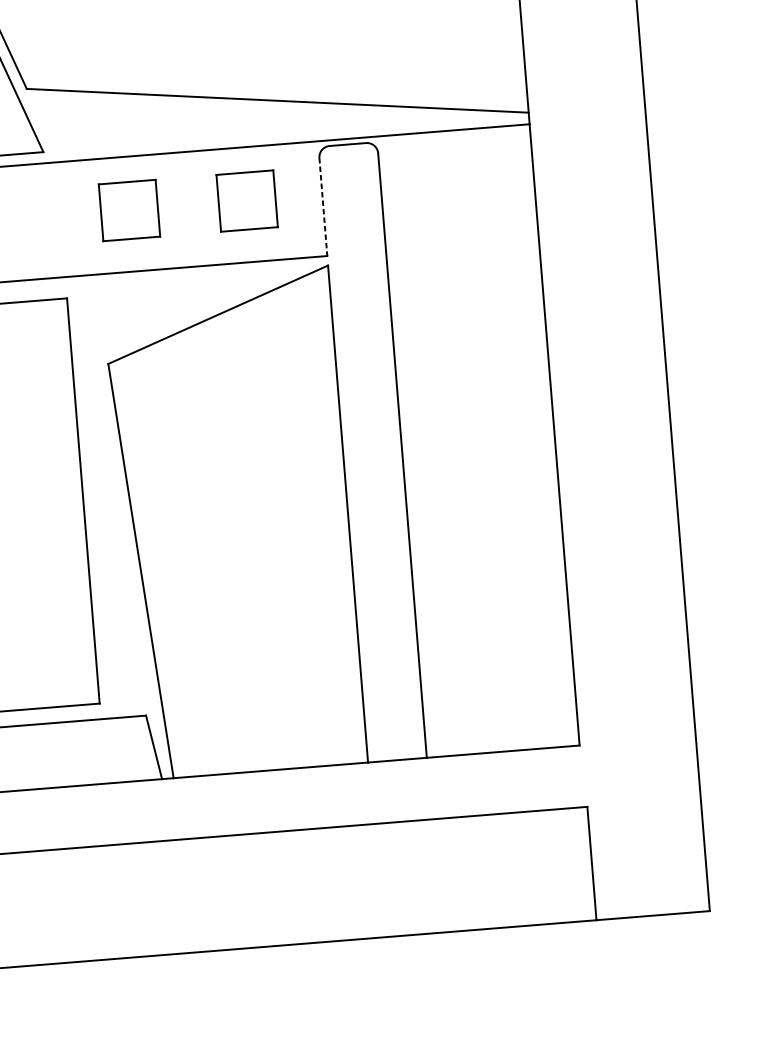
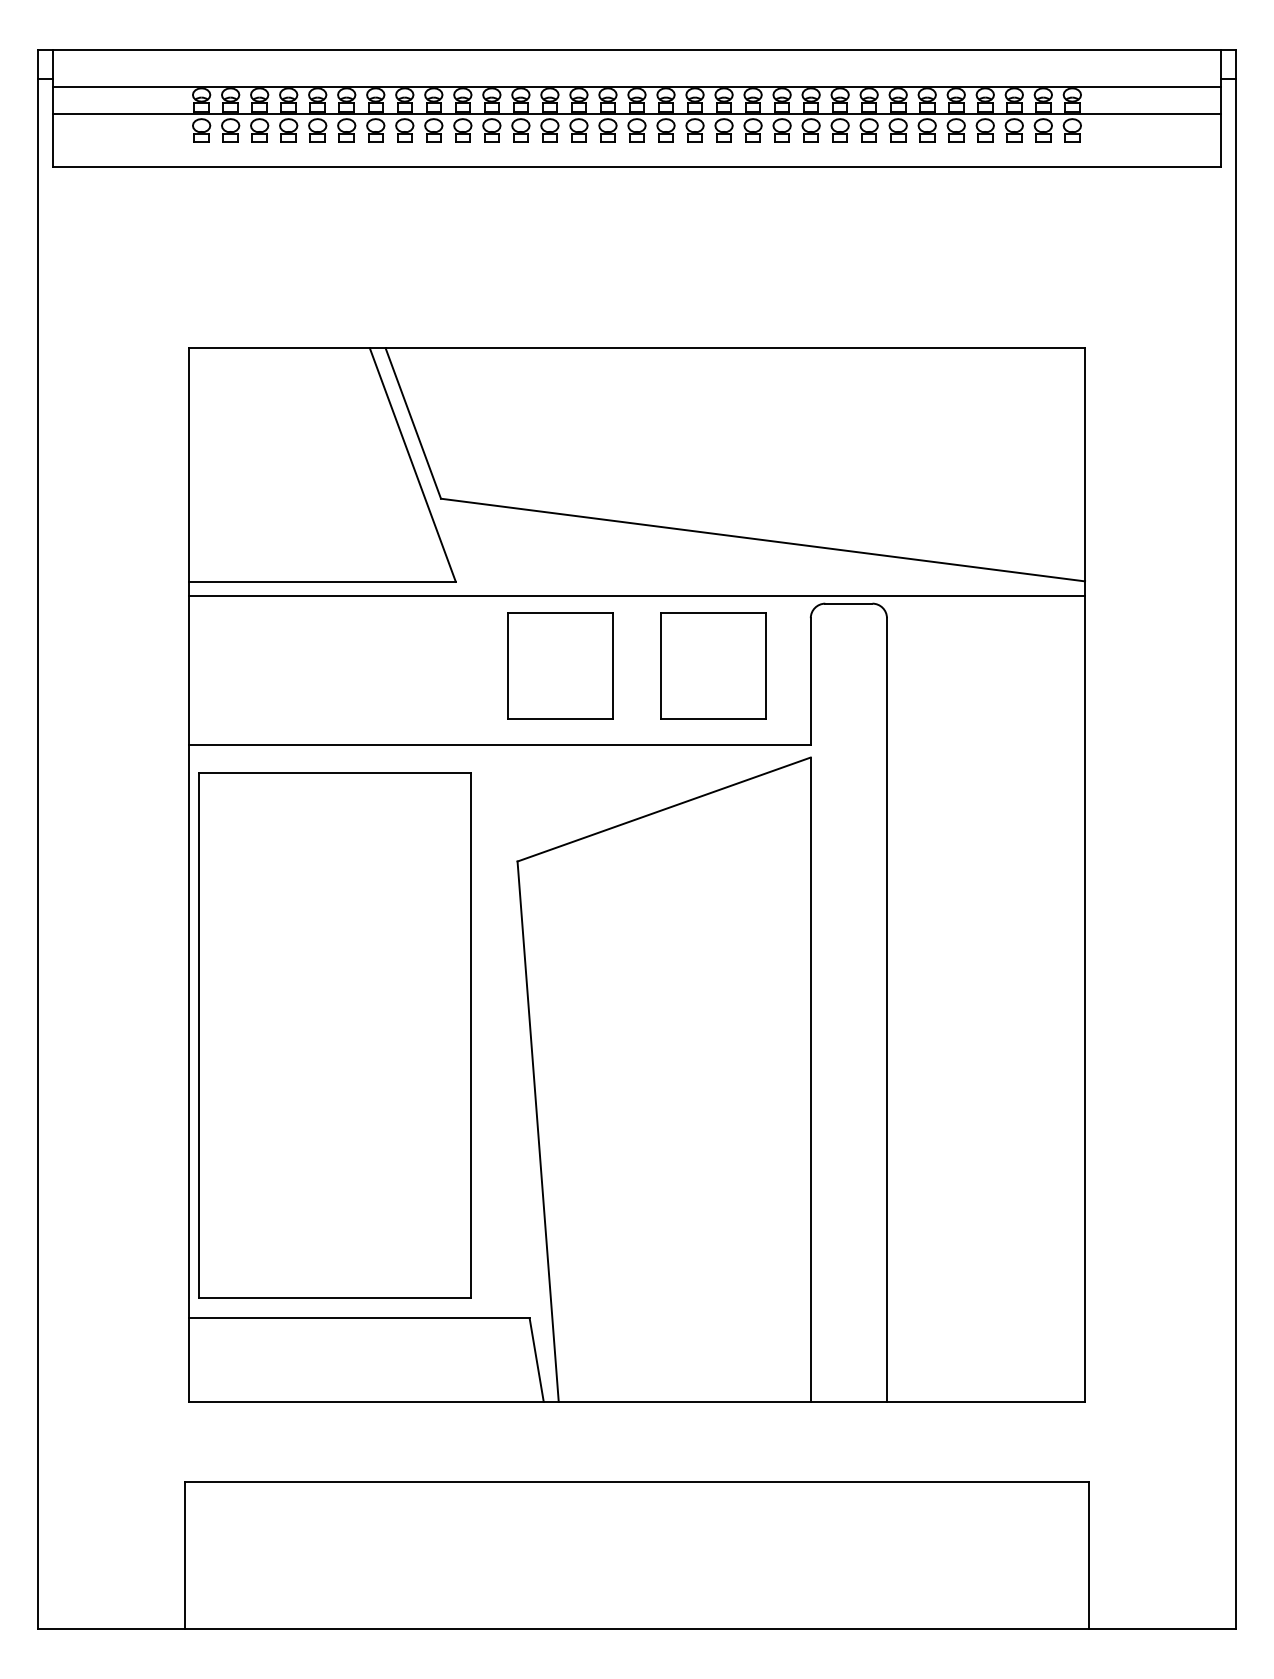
part: (247, 200) -> (713, 665), size x1.43
line: (323, 207) -> (810, 682), dashed -> solid
part: (129, 210) -> (560, 665), size x1.43

